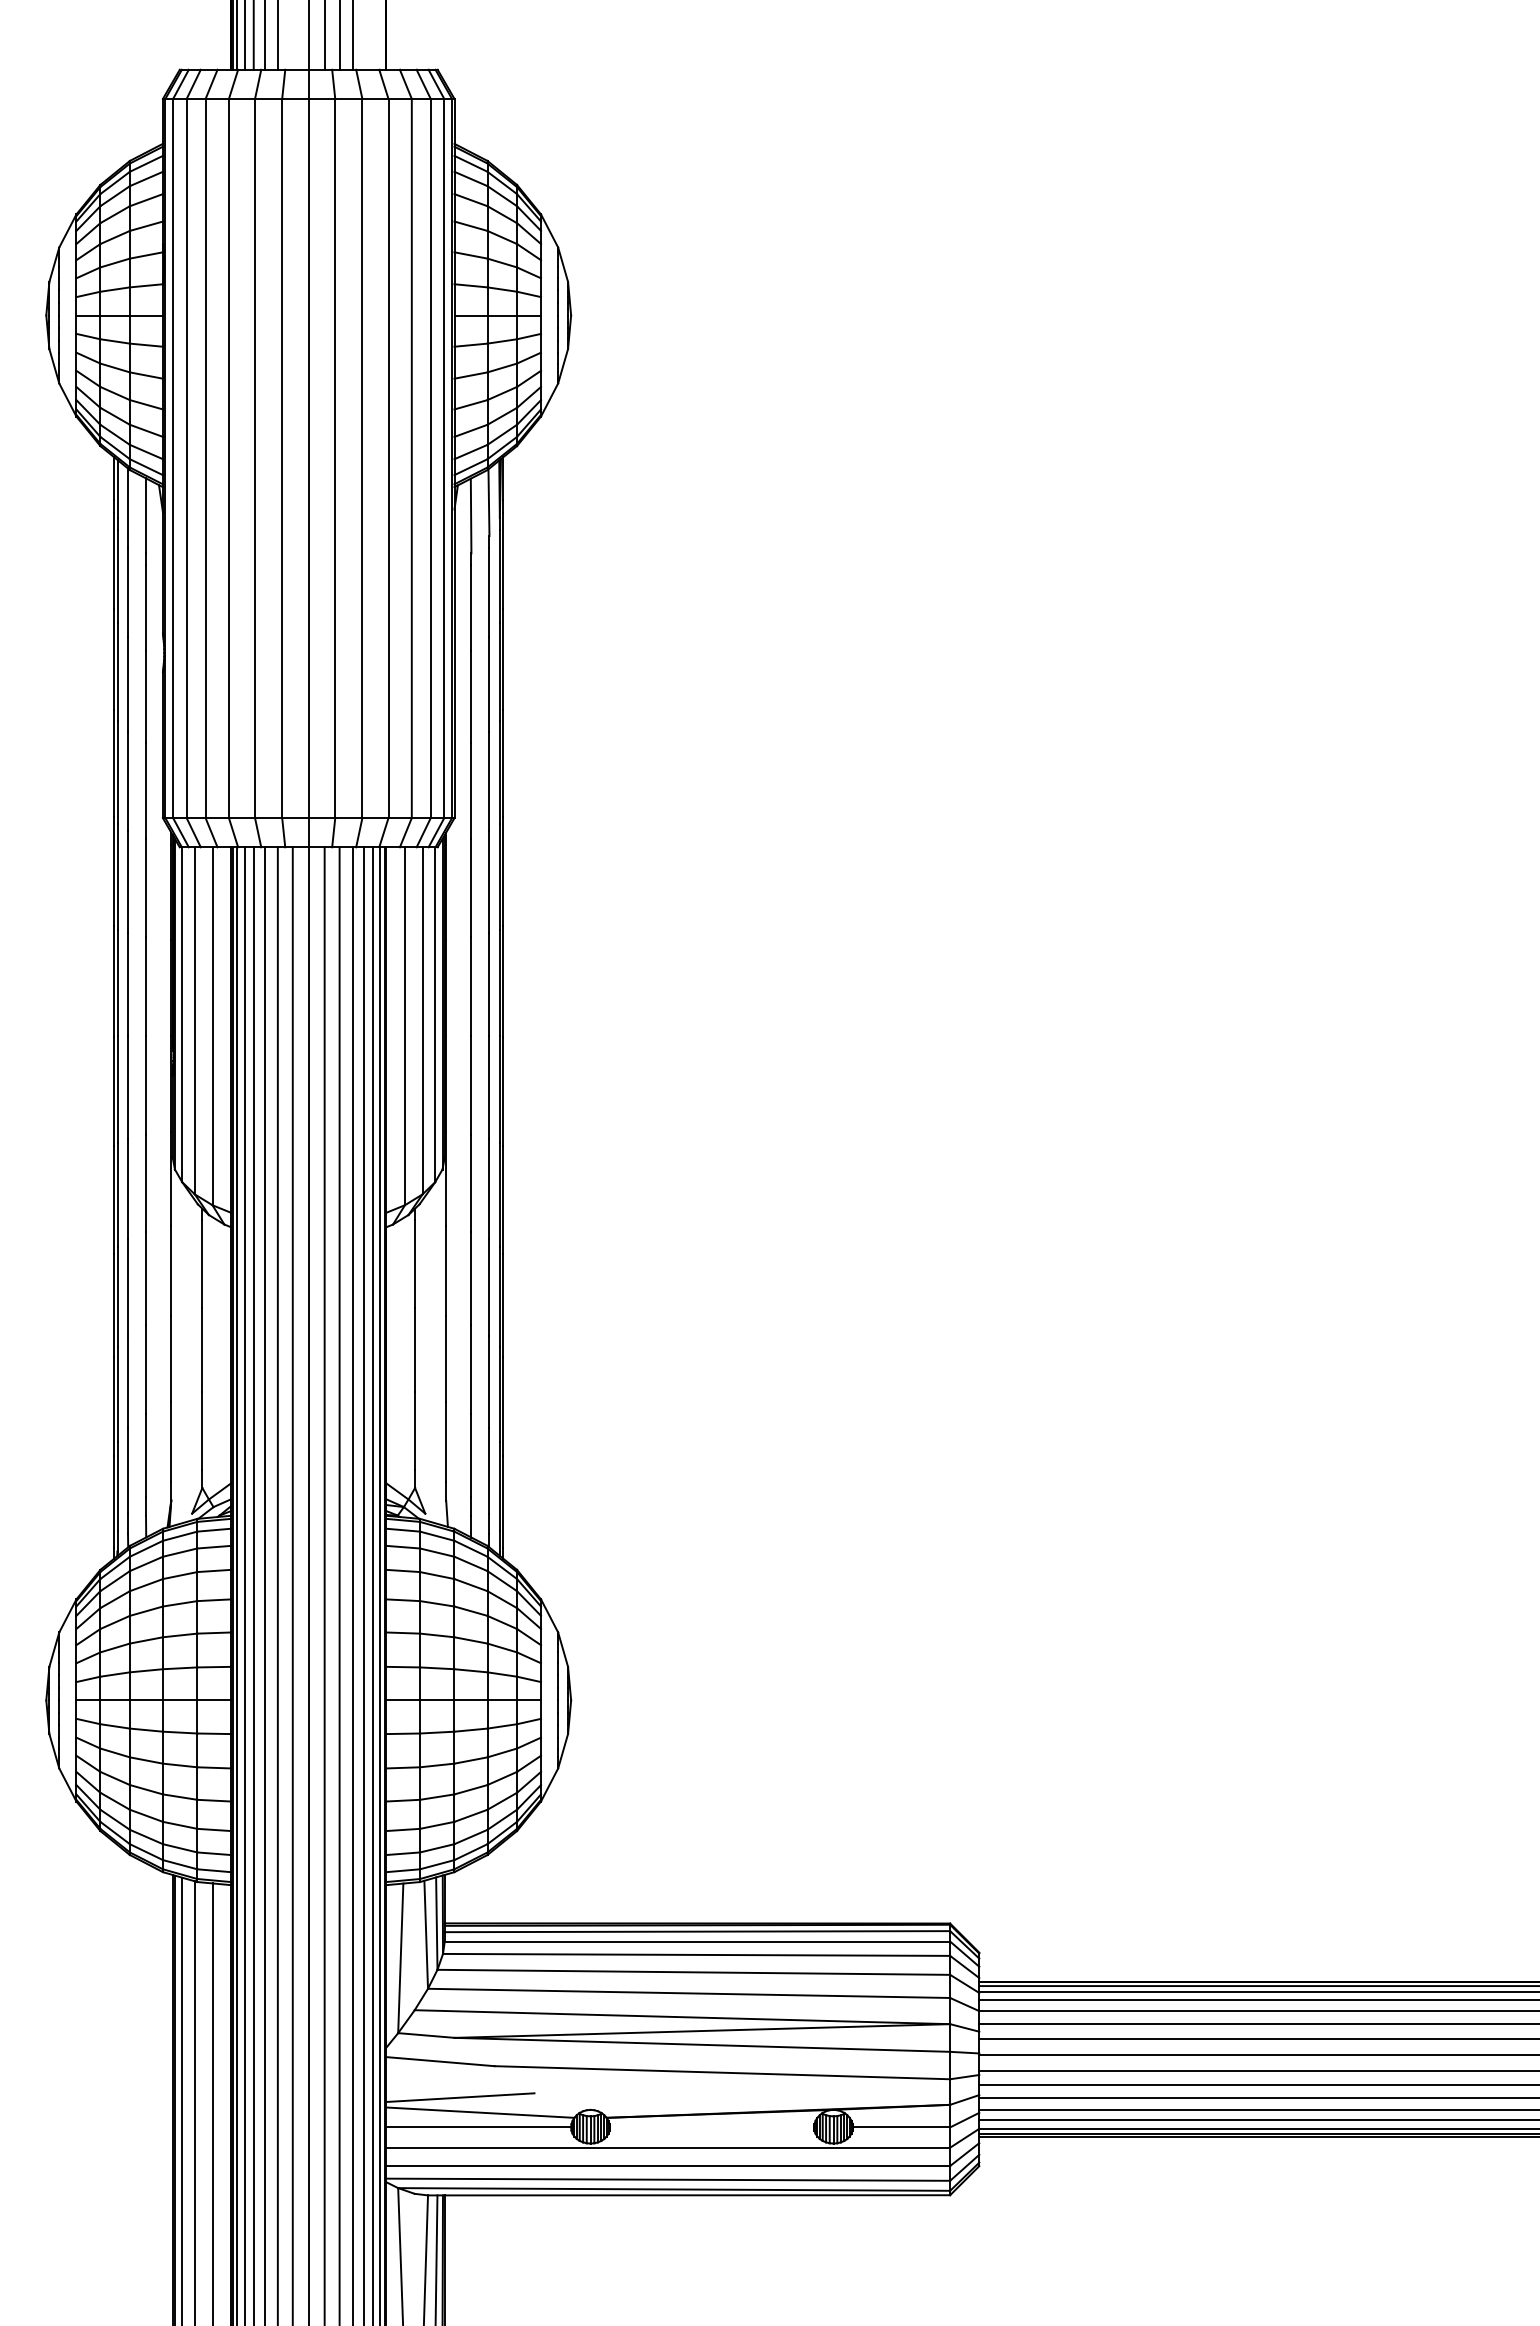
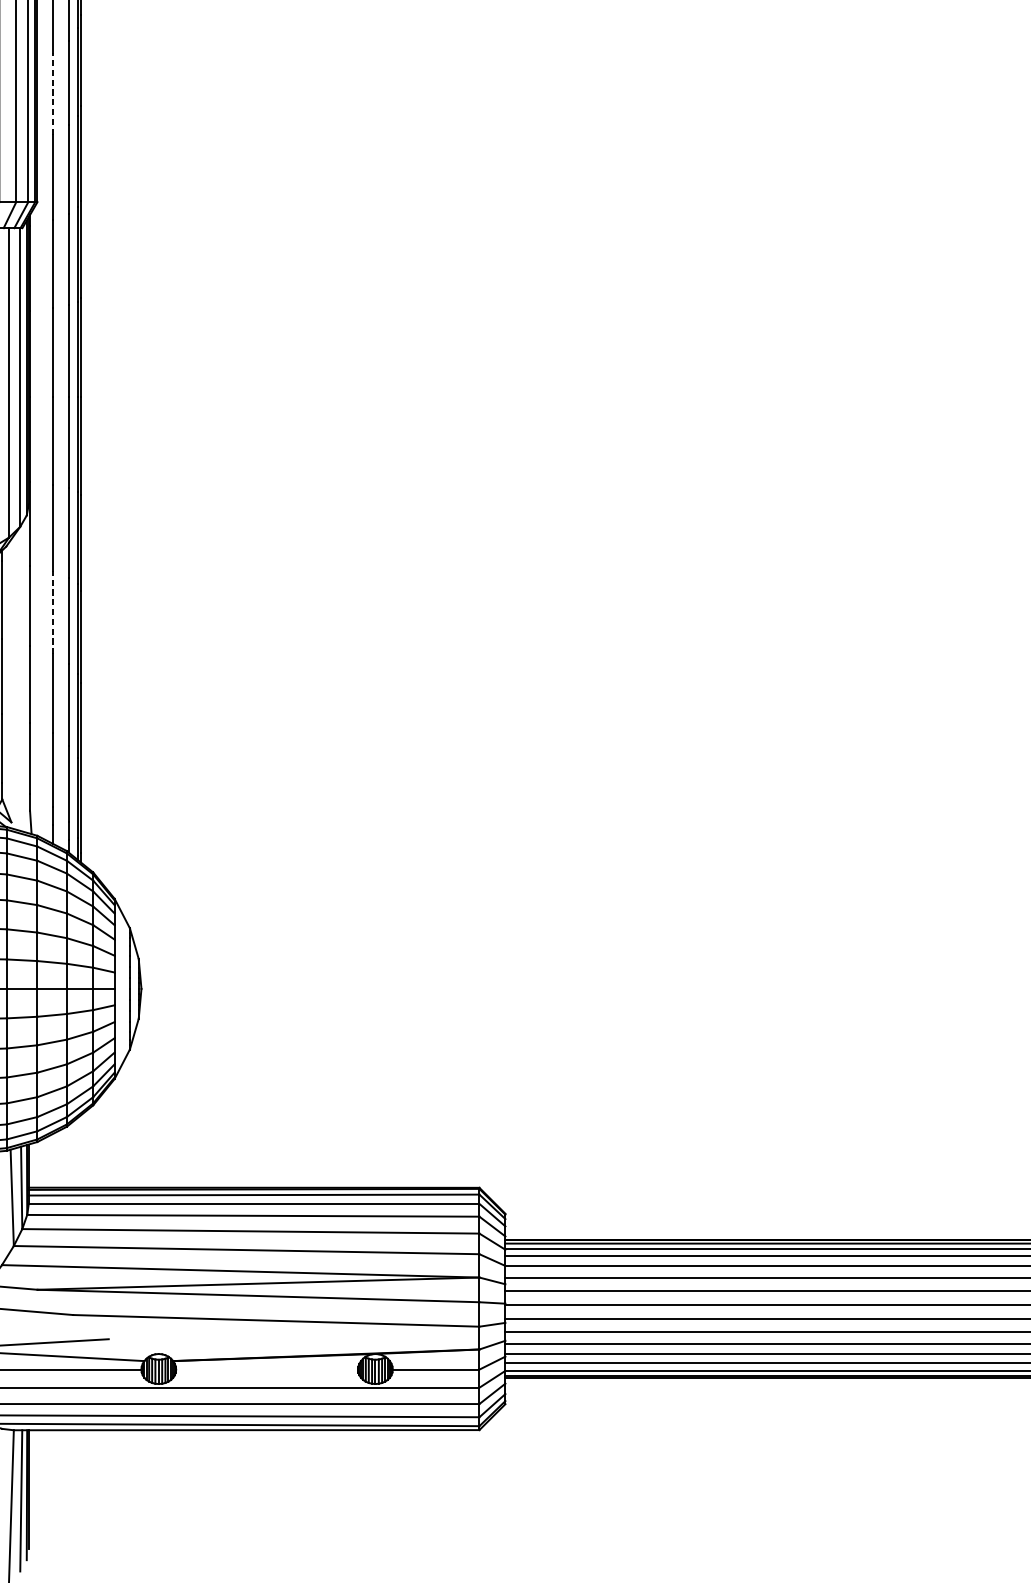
line: (471, 696) -> (52, 93), solid -> dashed
line: (471, 1278) -> (52, 612), solid -> dashed

